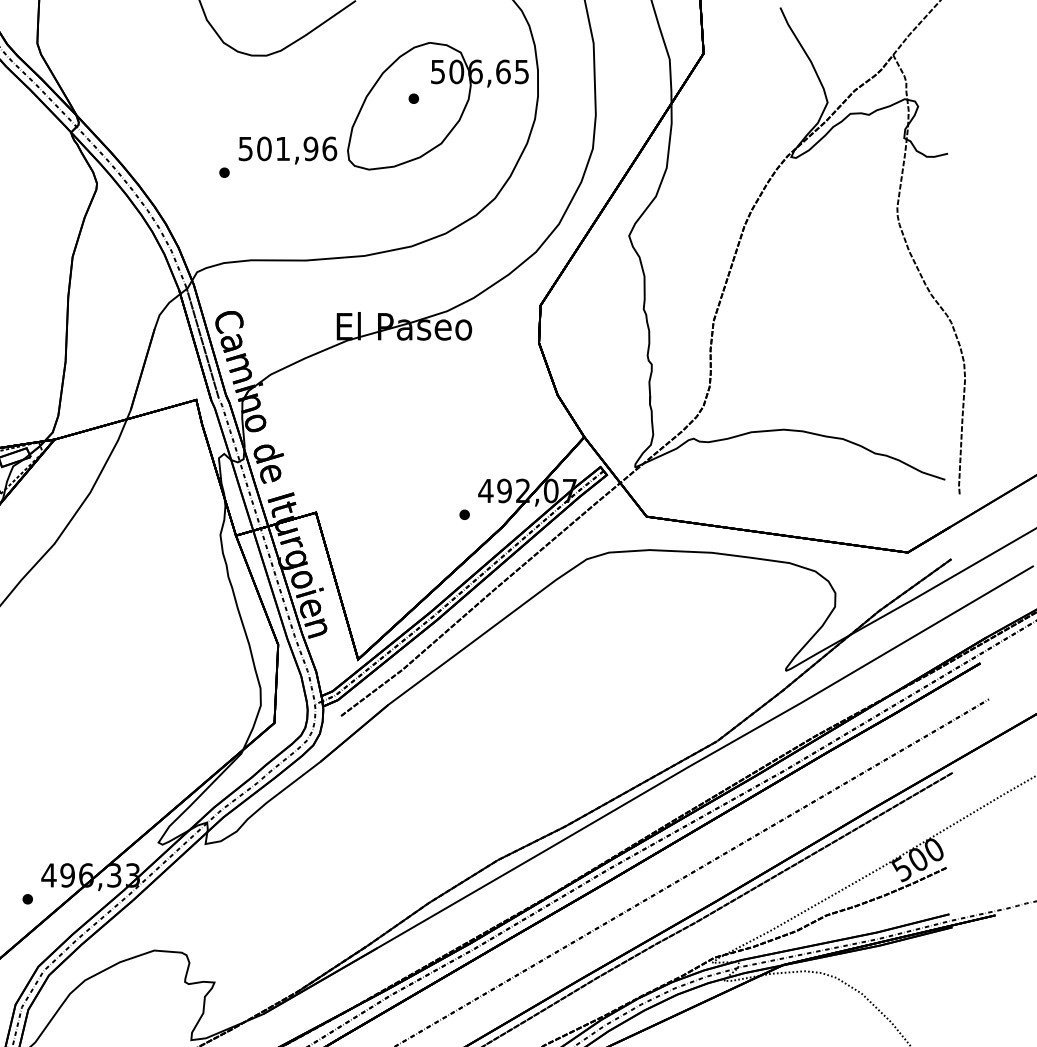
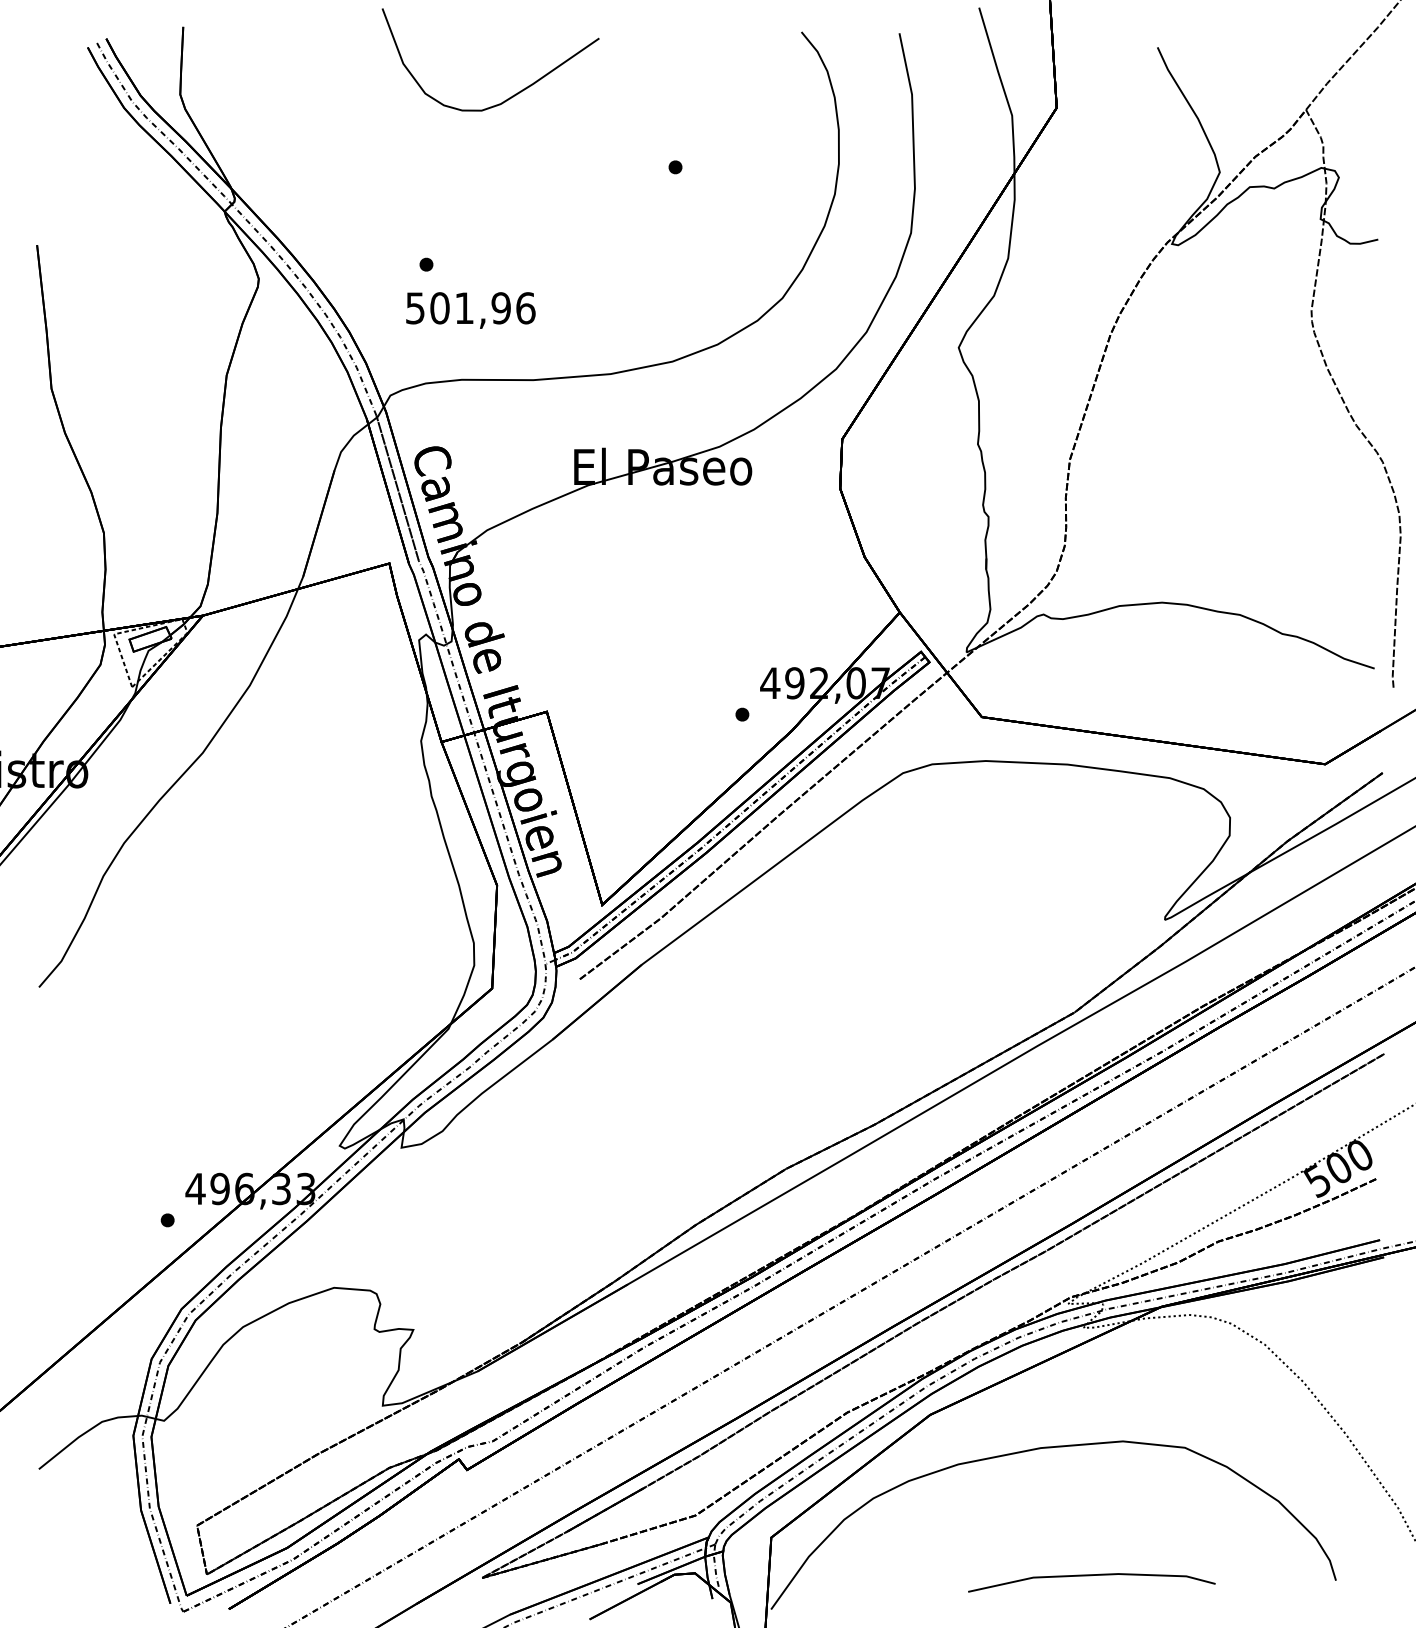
part: (438, 105) -> (707, 176), removed
text: (287, 150) -> (470, 310), moved

